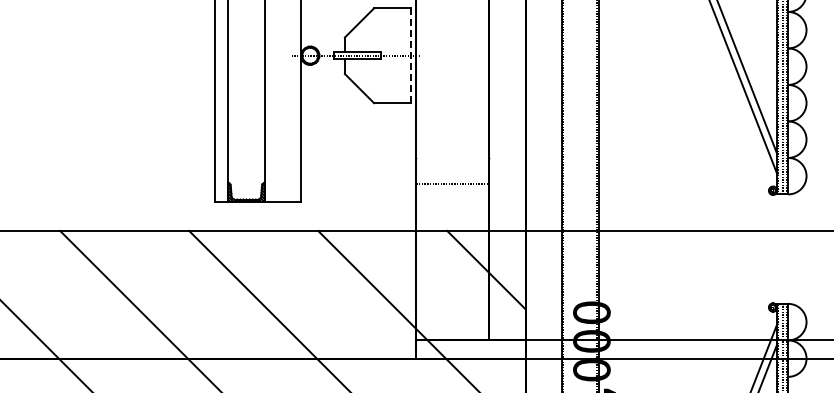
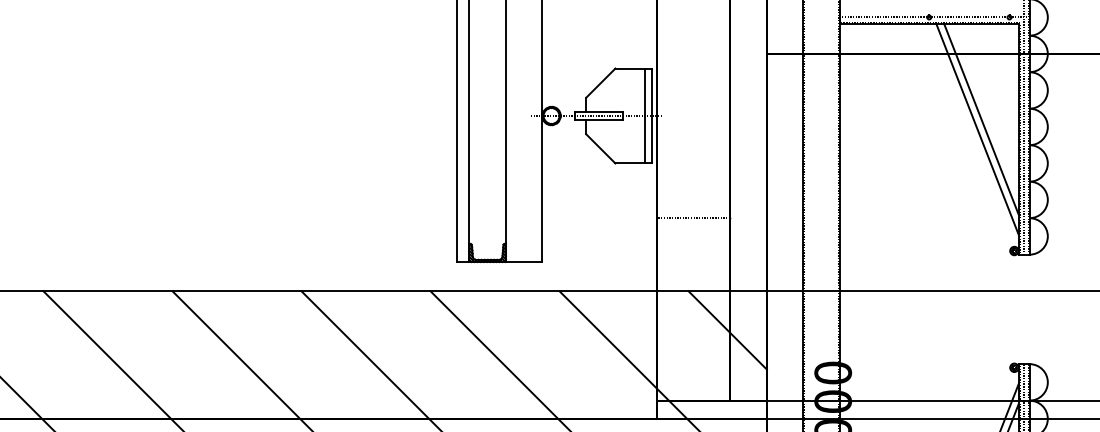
line: (403, 55) -> (644, 115), added
line: (410, 55) -> (651, 115), dashed -> solid
line: (452, 184) -> (693, 218), moved

